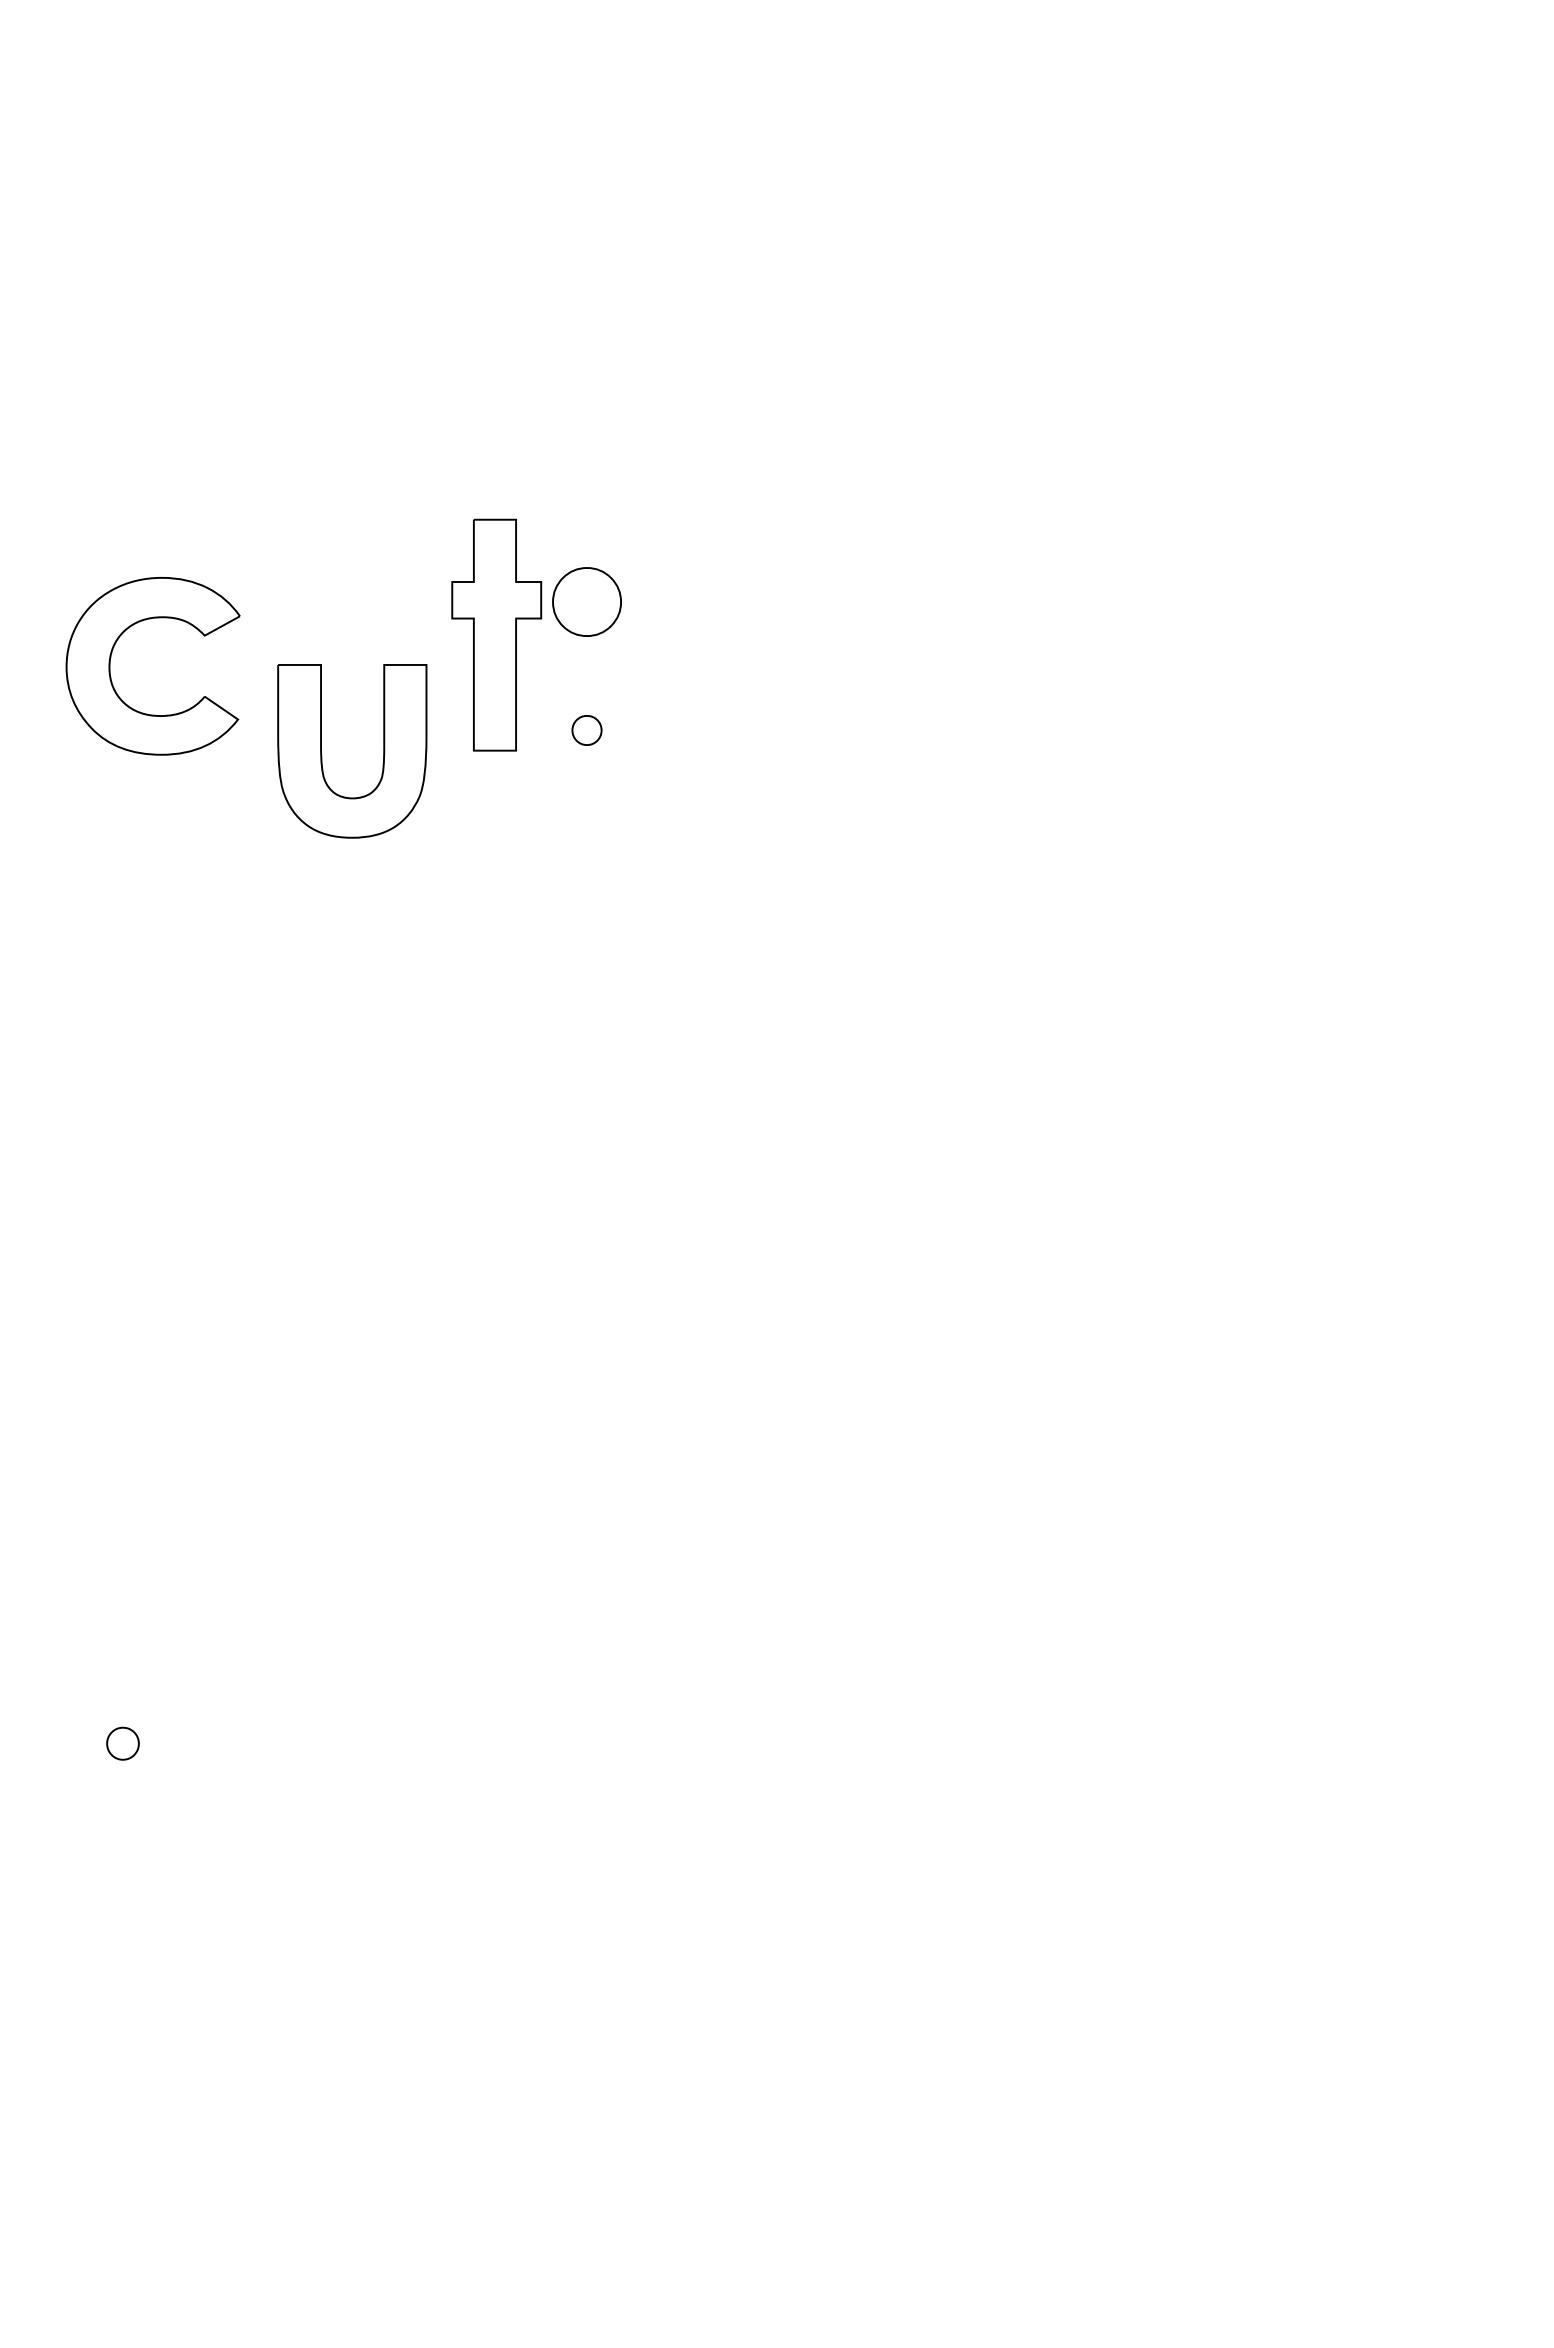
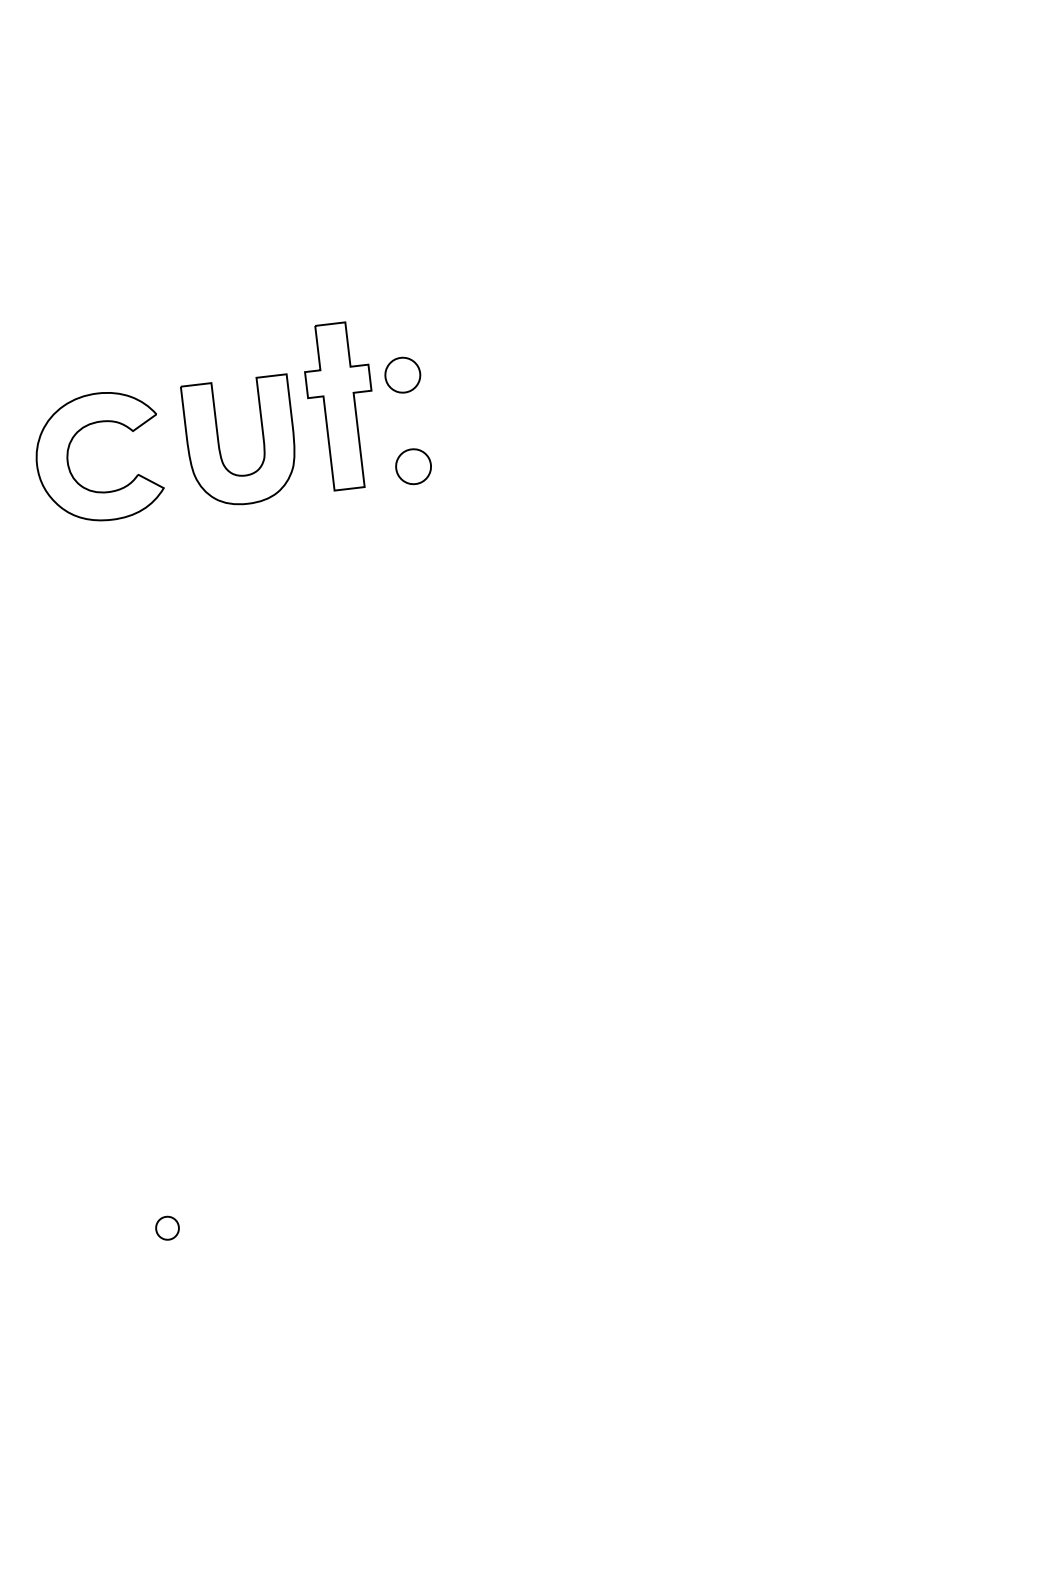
part: (586, 602) -> (402, 375), size x0.71
part: (586, 730) -> (413, 466), size x1.67
part: (322, 754) -> (219, 446), moved

